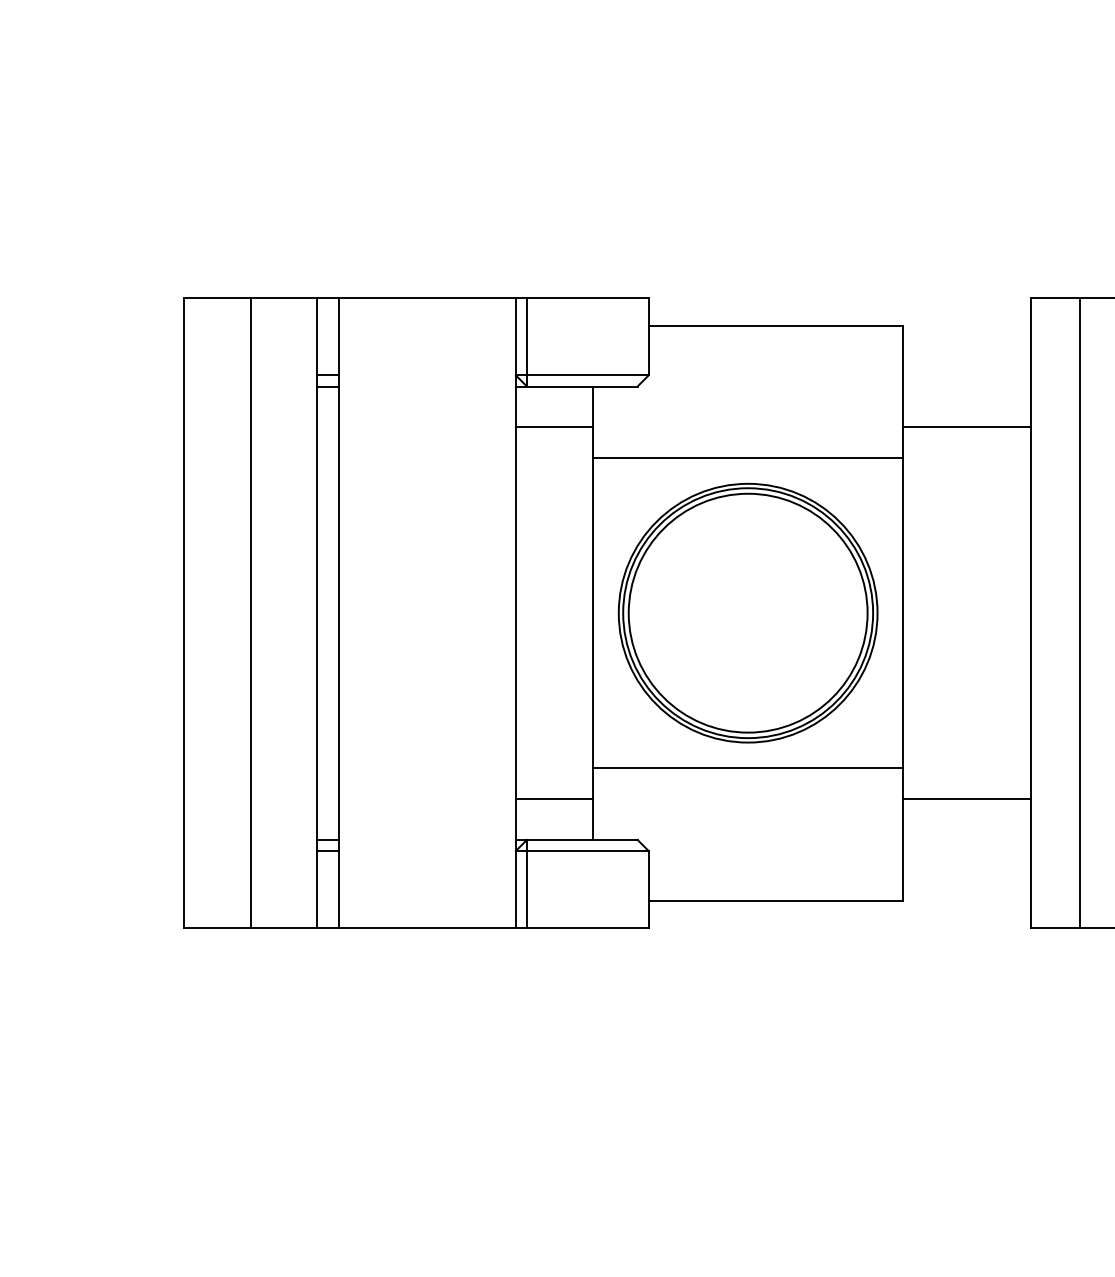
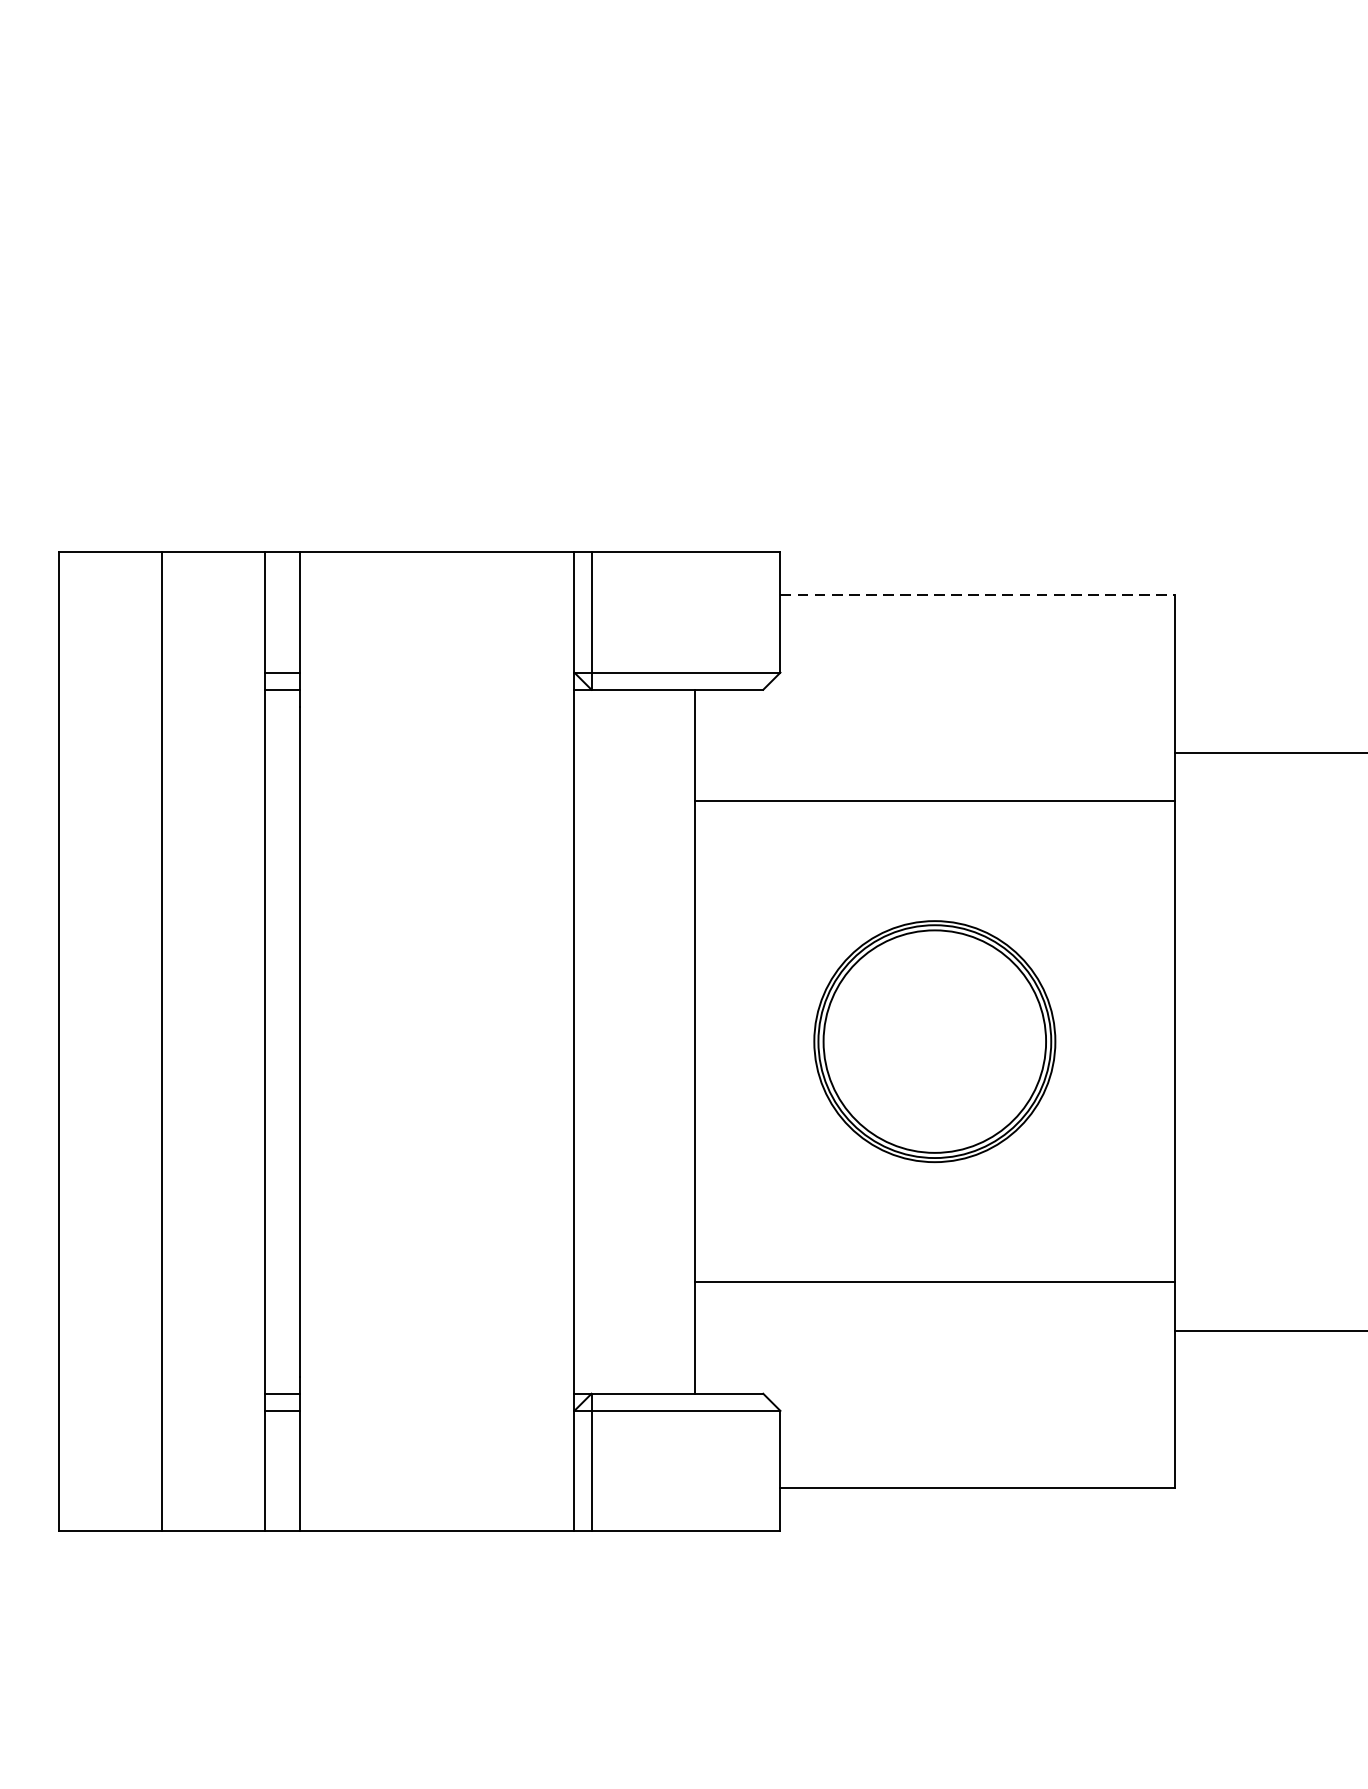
line: (776, 325) -> (978, 595), solid -> dashed
line: (554, 427) -> (634, 753), removed
part: (747, 612) -> (933, 1040), size x0.6
line: (554, 799) -> (634, 1331), removed

